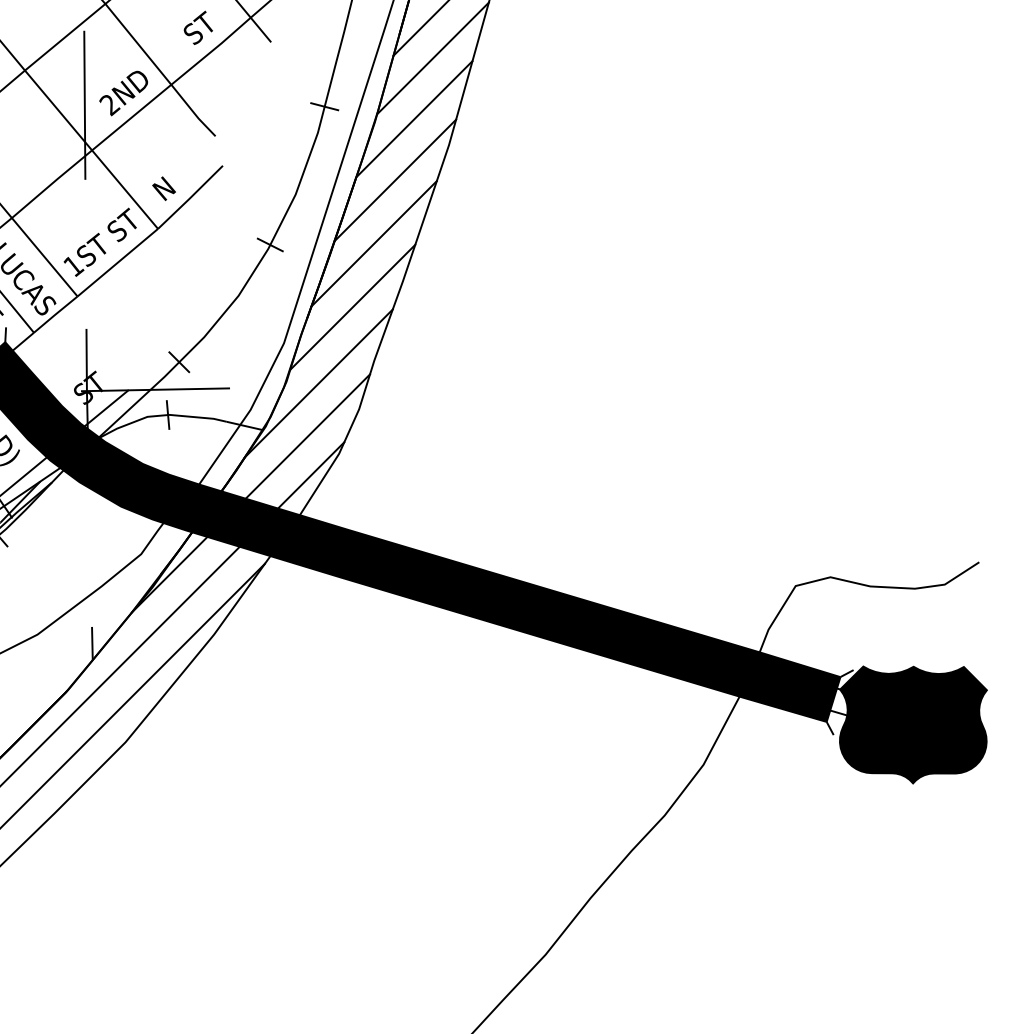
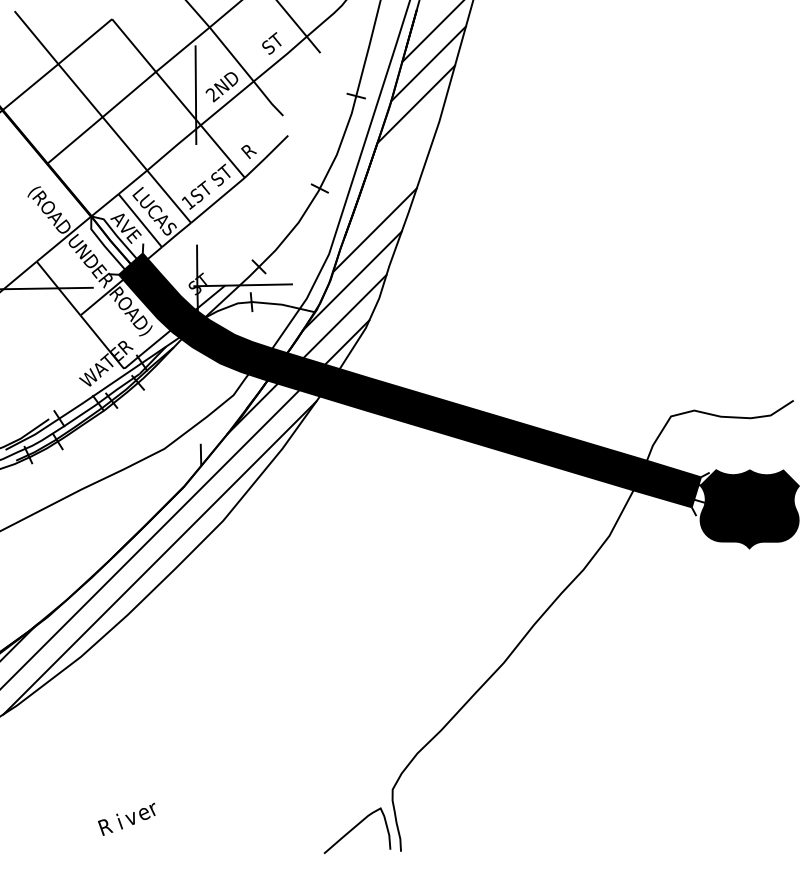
line: (395, 179) -> (403, 144), removed
text: (164, 185) -> (249, 148), N -> R
line: (374, 243) -> (389, 187), removed

